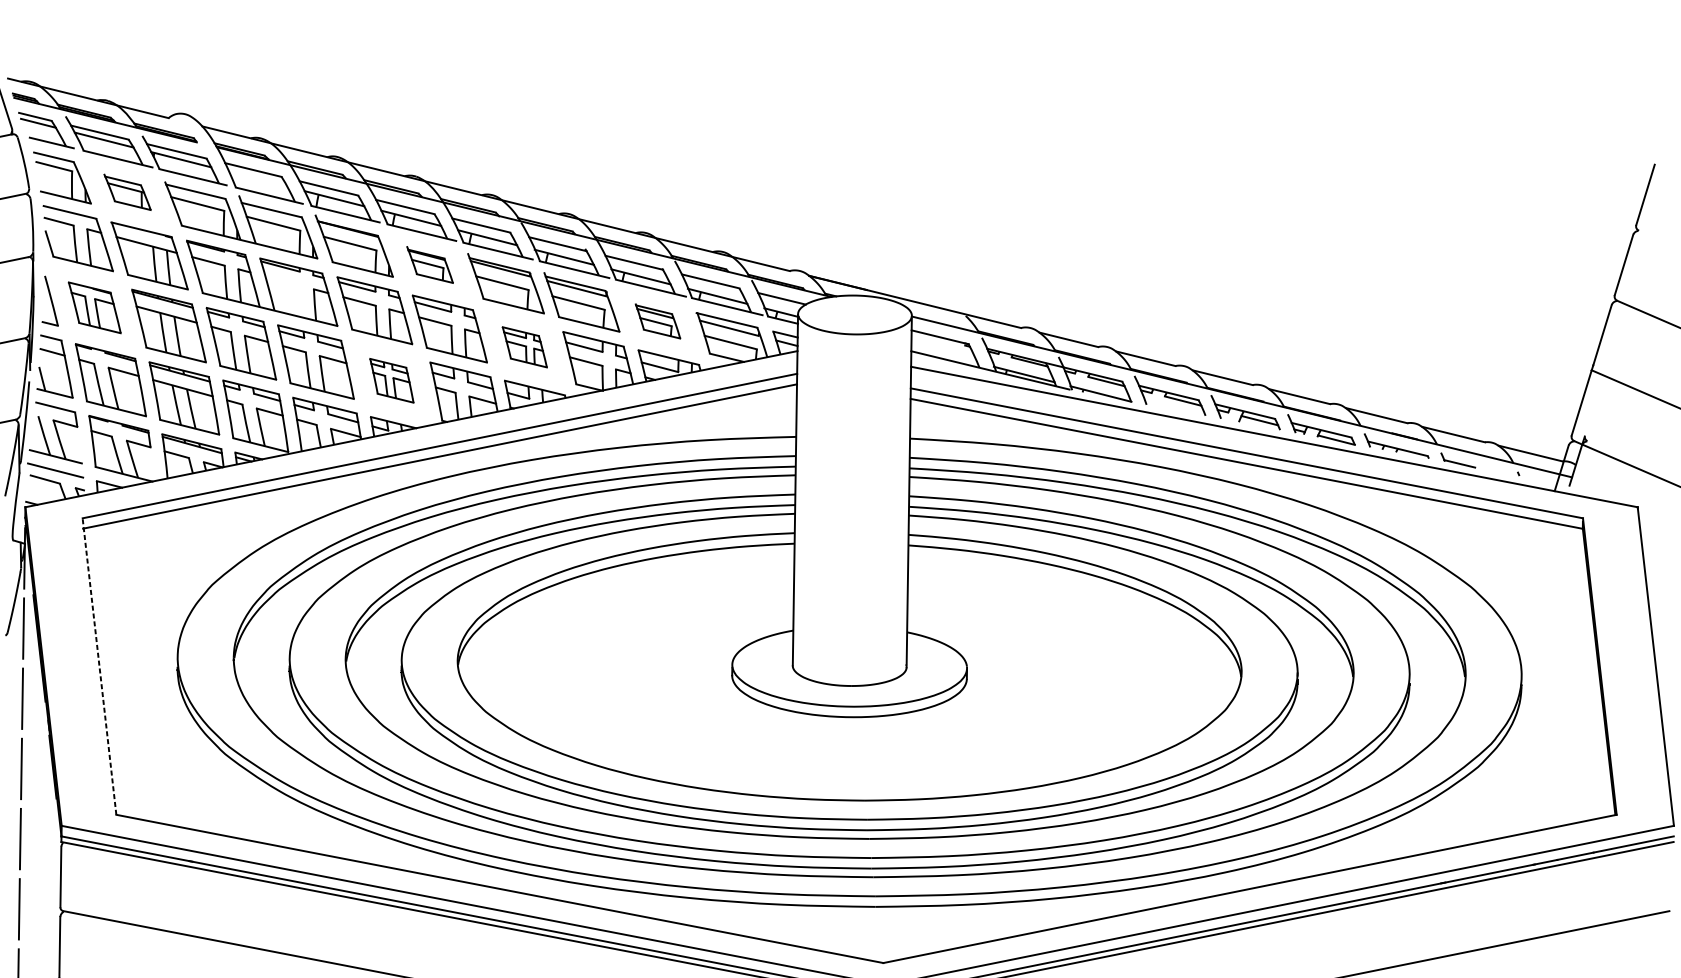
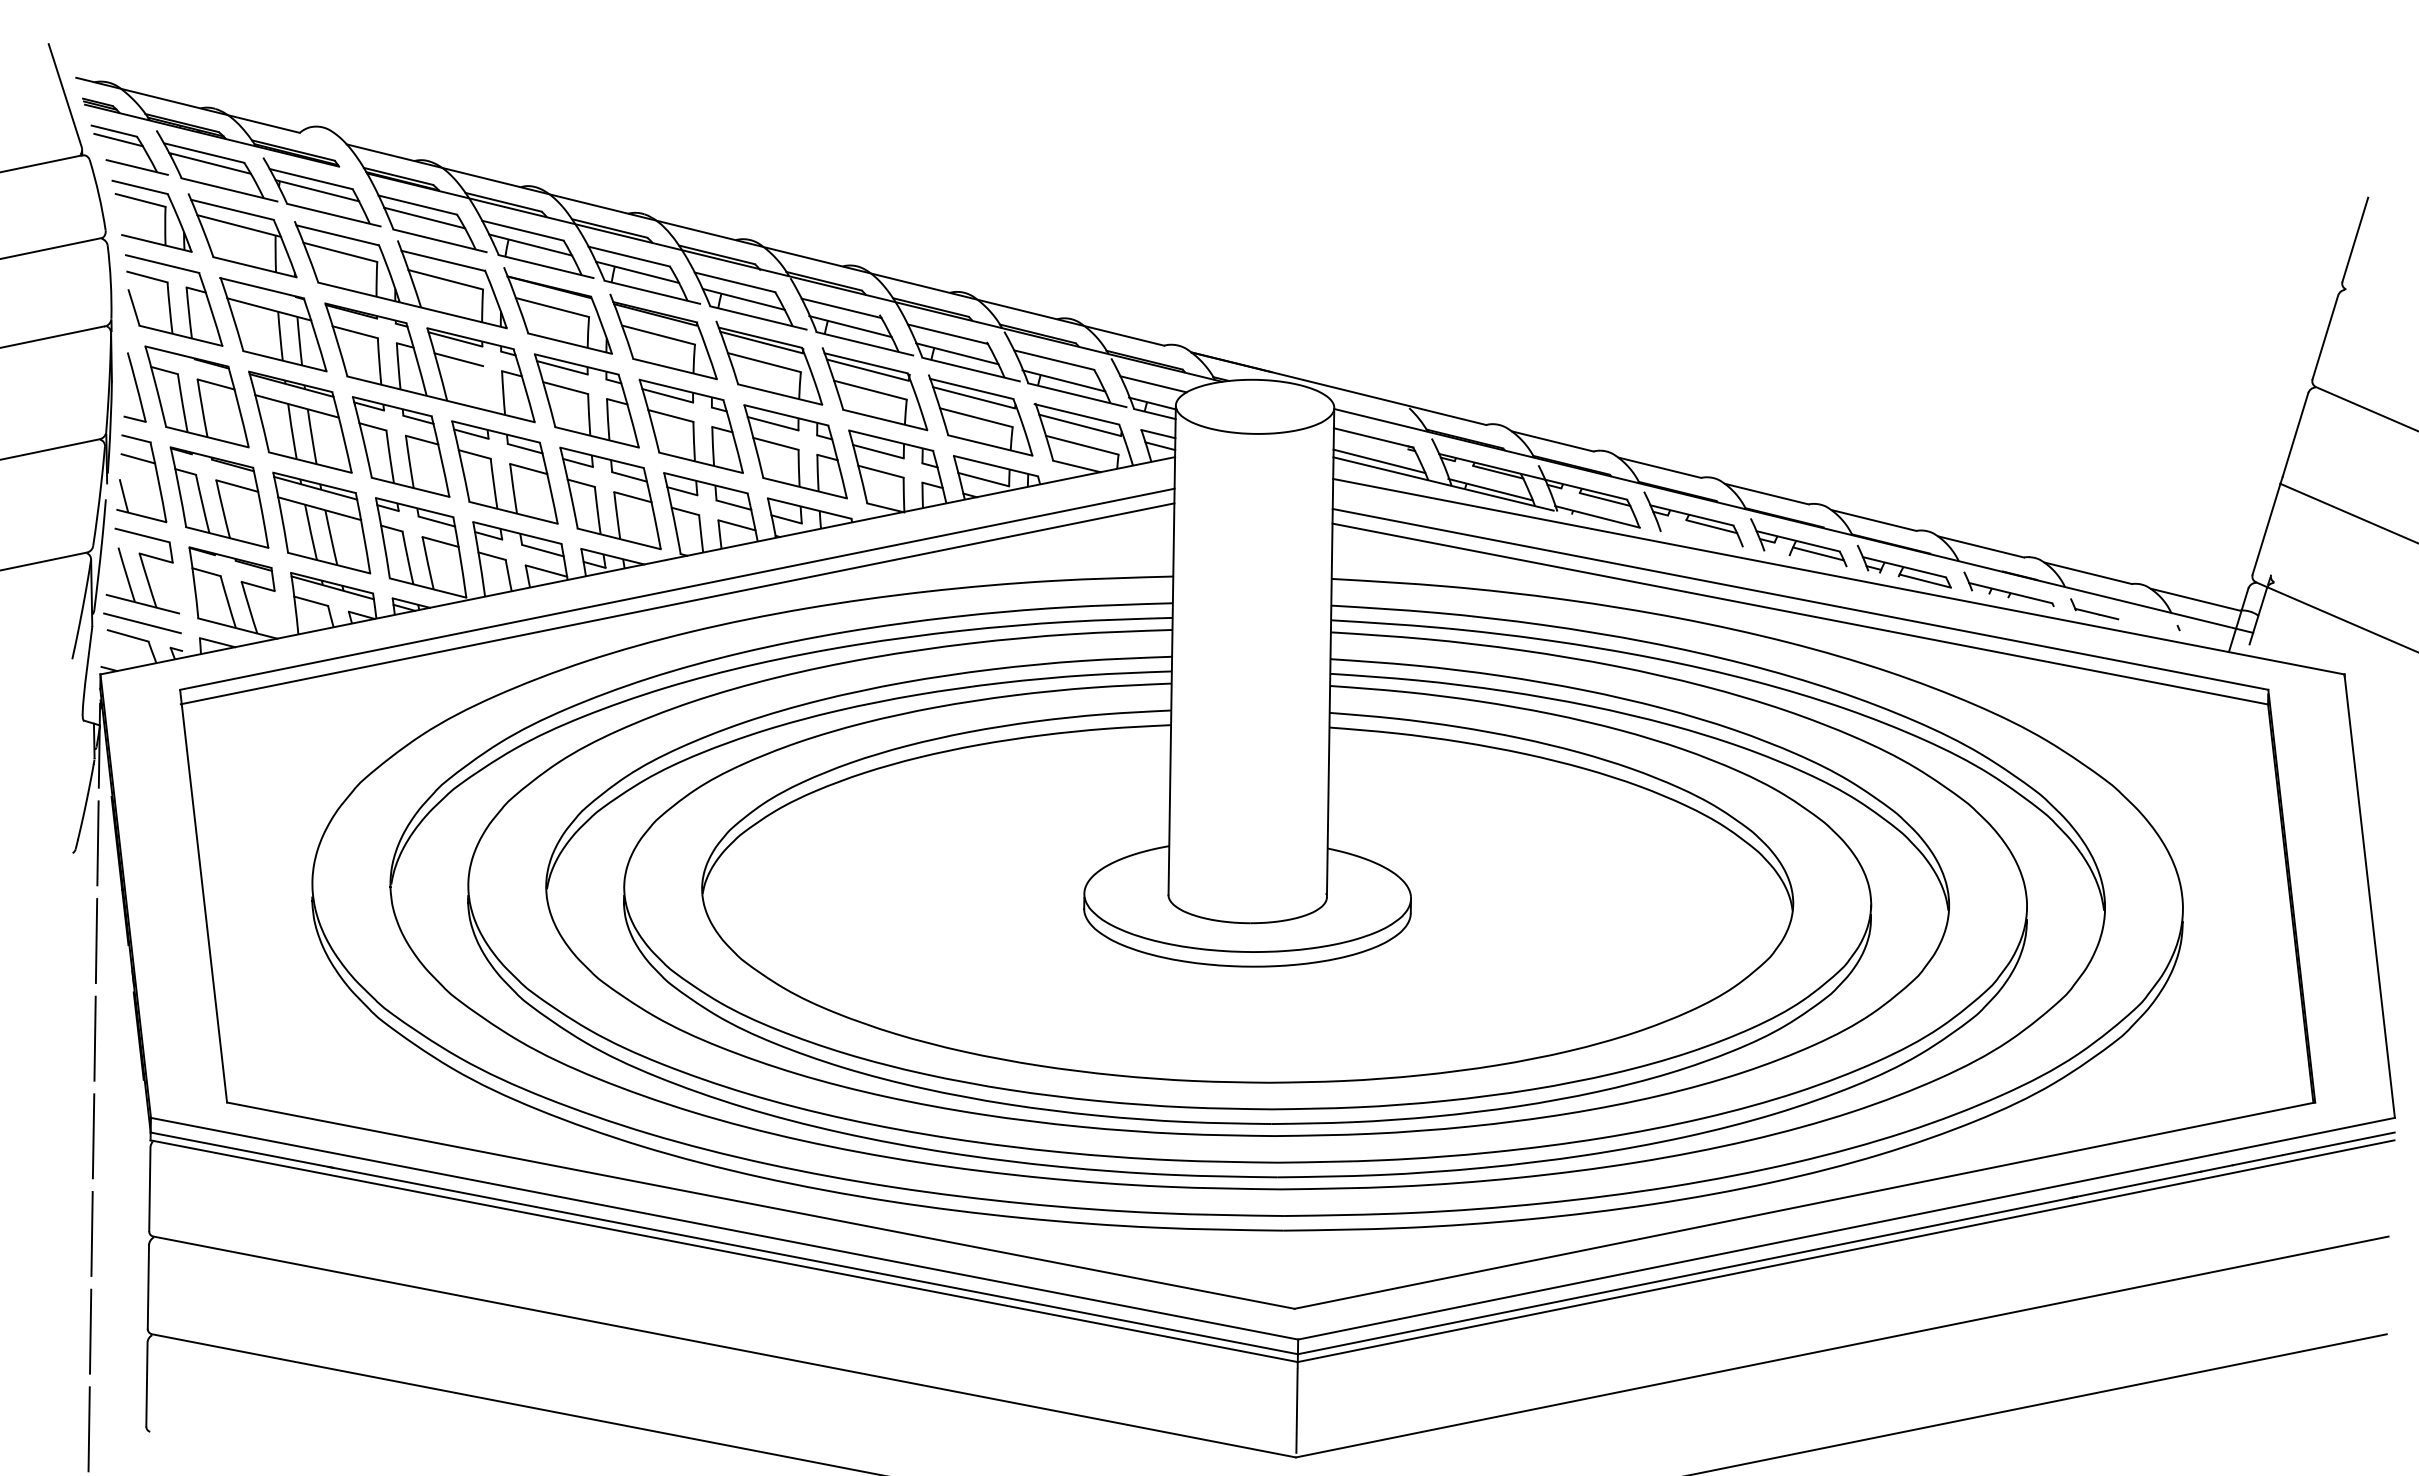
line: (258, 178) -> (424, 217), added
part: (127, 191) -> (242, 235), size x1.67
part: (429, 264) -> (663, 336), size x1.67
line: (282, 280) -> (458, 359), added
part: (94, 307) -> (196, 396), size x1.43
part: (657, 321) -> (980, 415), size x1.67
part: (524, 347) -> (795, 451), size x1.67
line: (944, 354) -> (1379, 461), added
part: (391, 380) -> (610, 498), size x1.67
line: (99, 666) -> (203, 895), dashed -> solid

